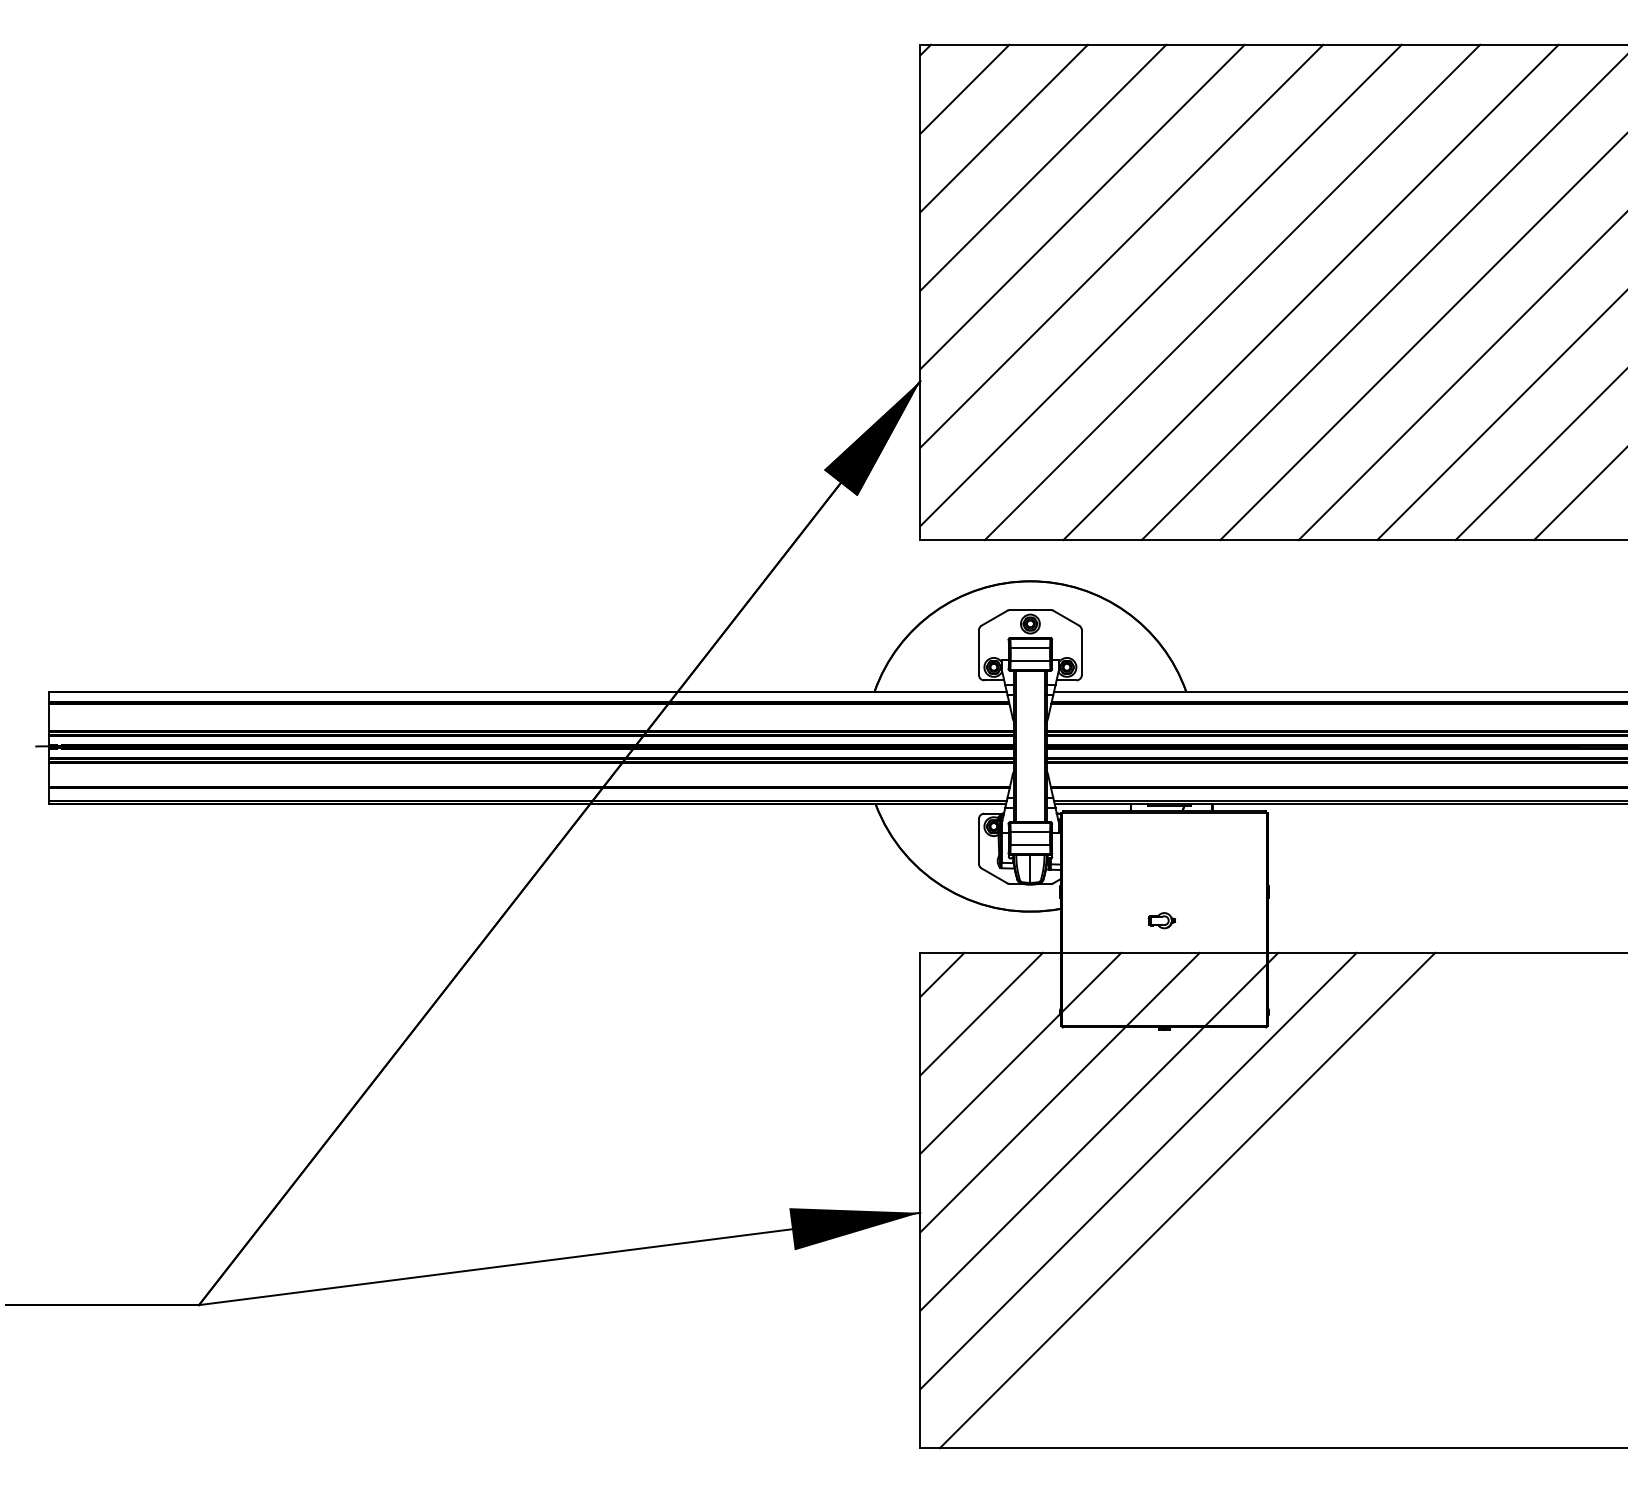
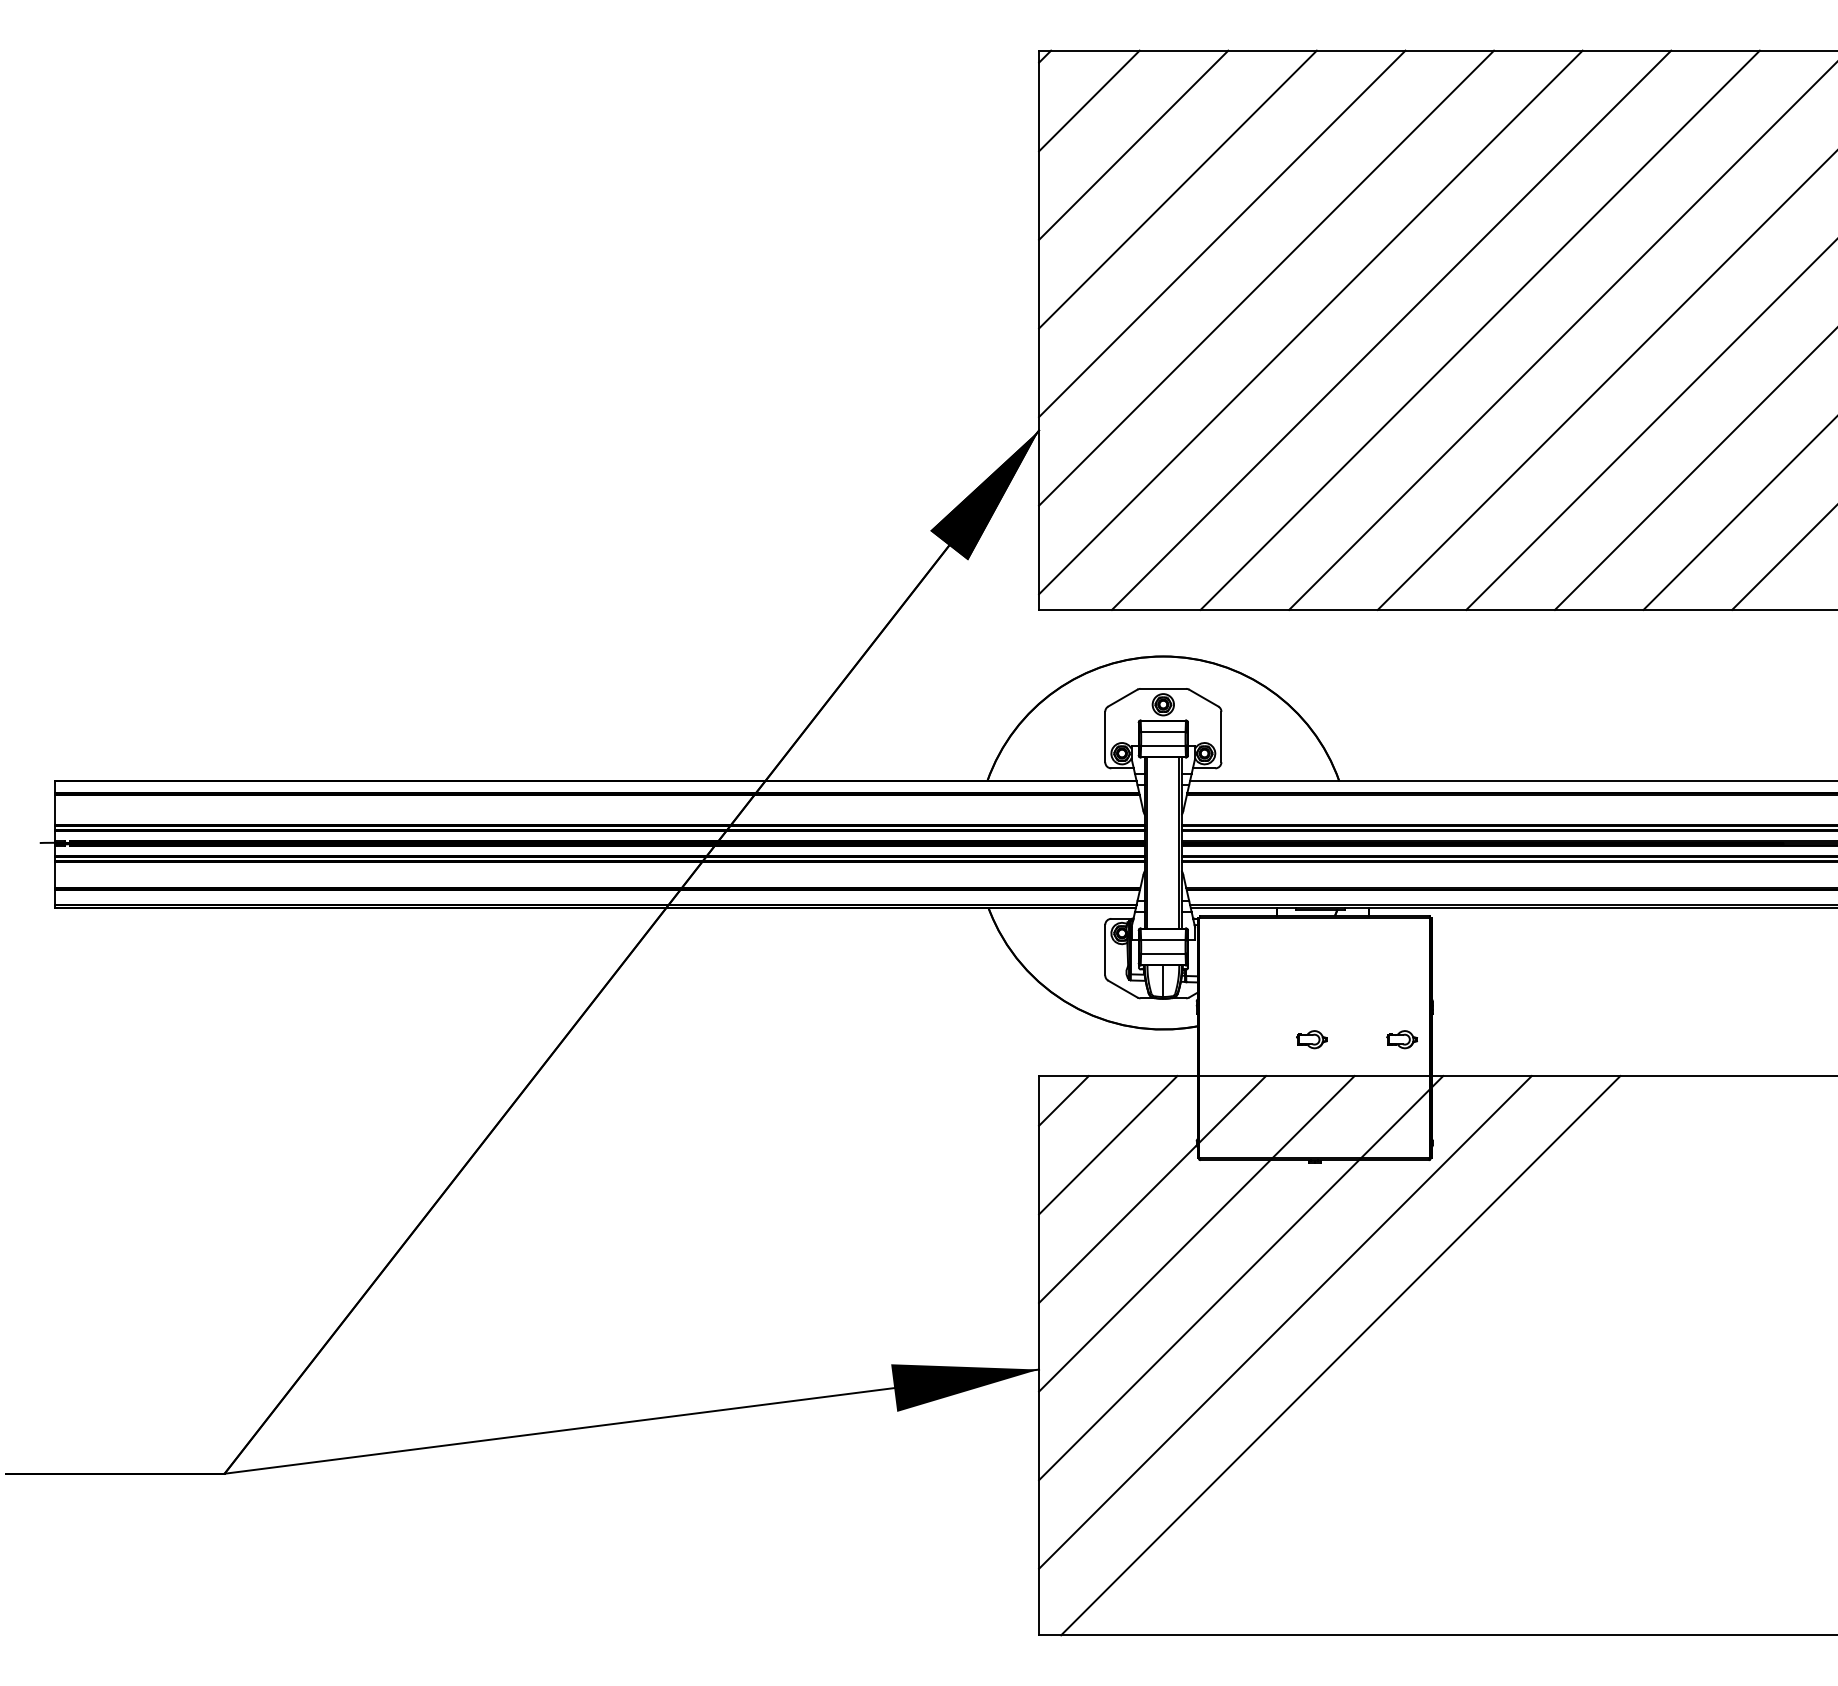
part: (1241, 920) -> (1401, 1039), added

